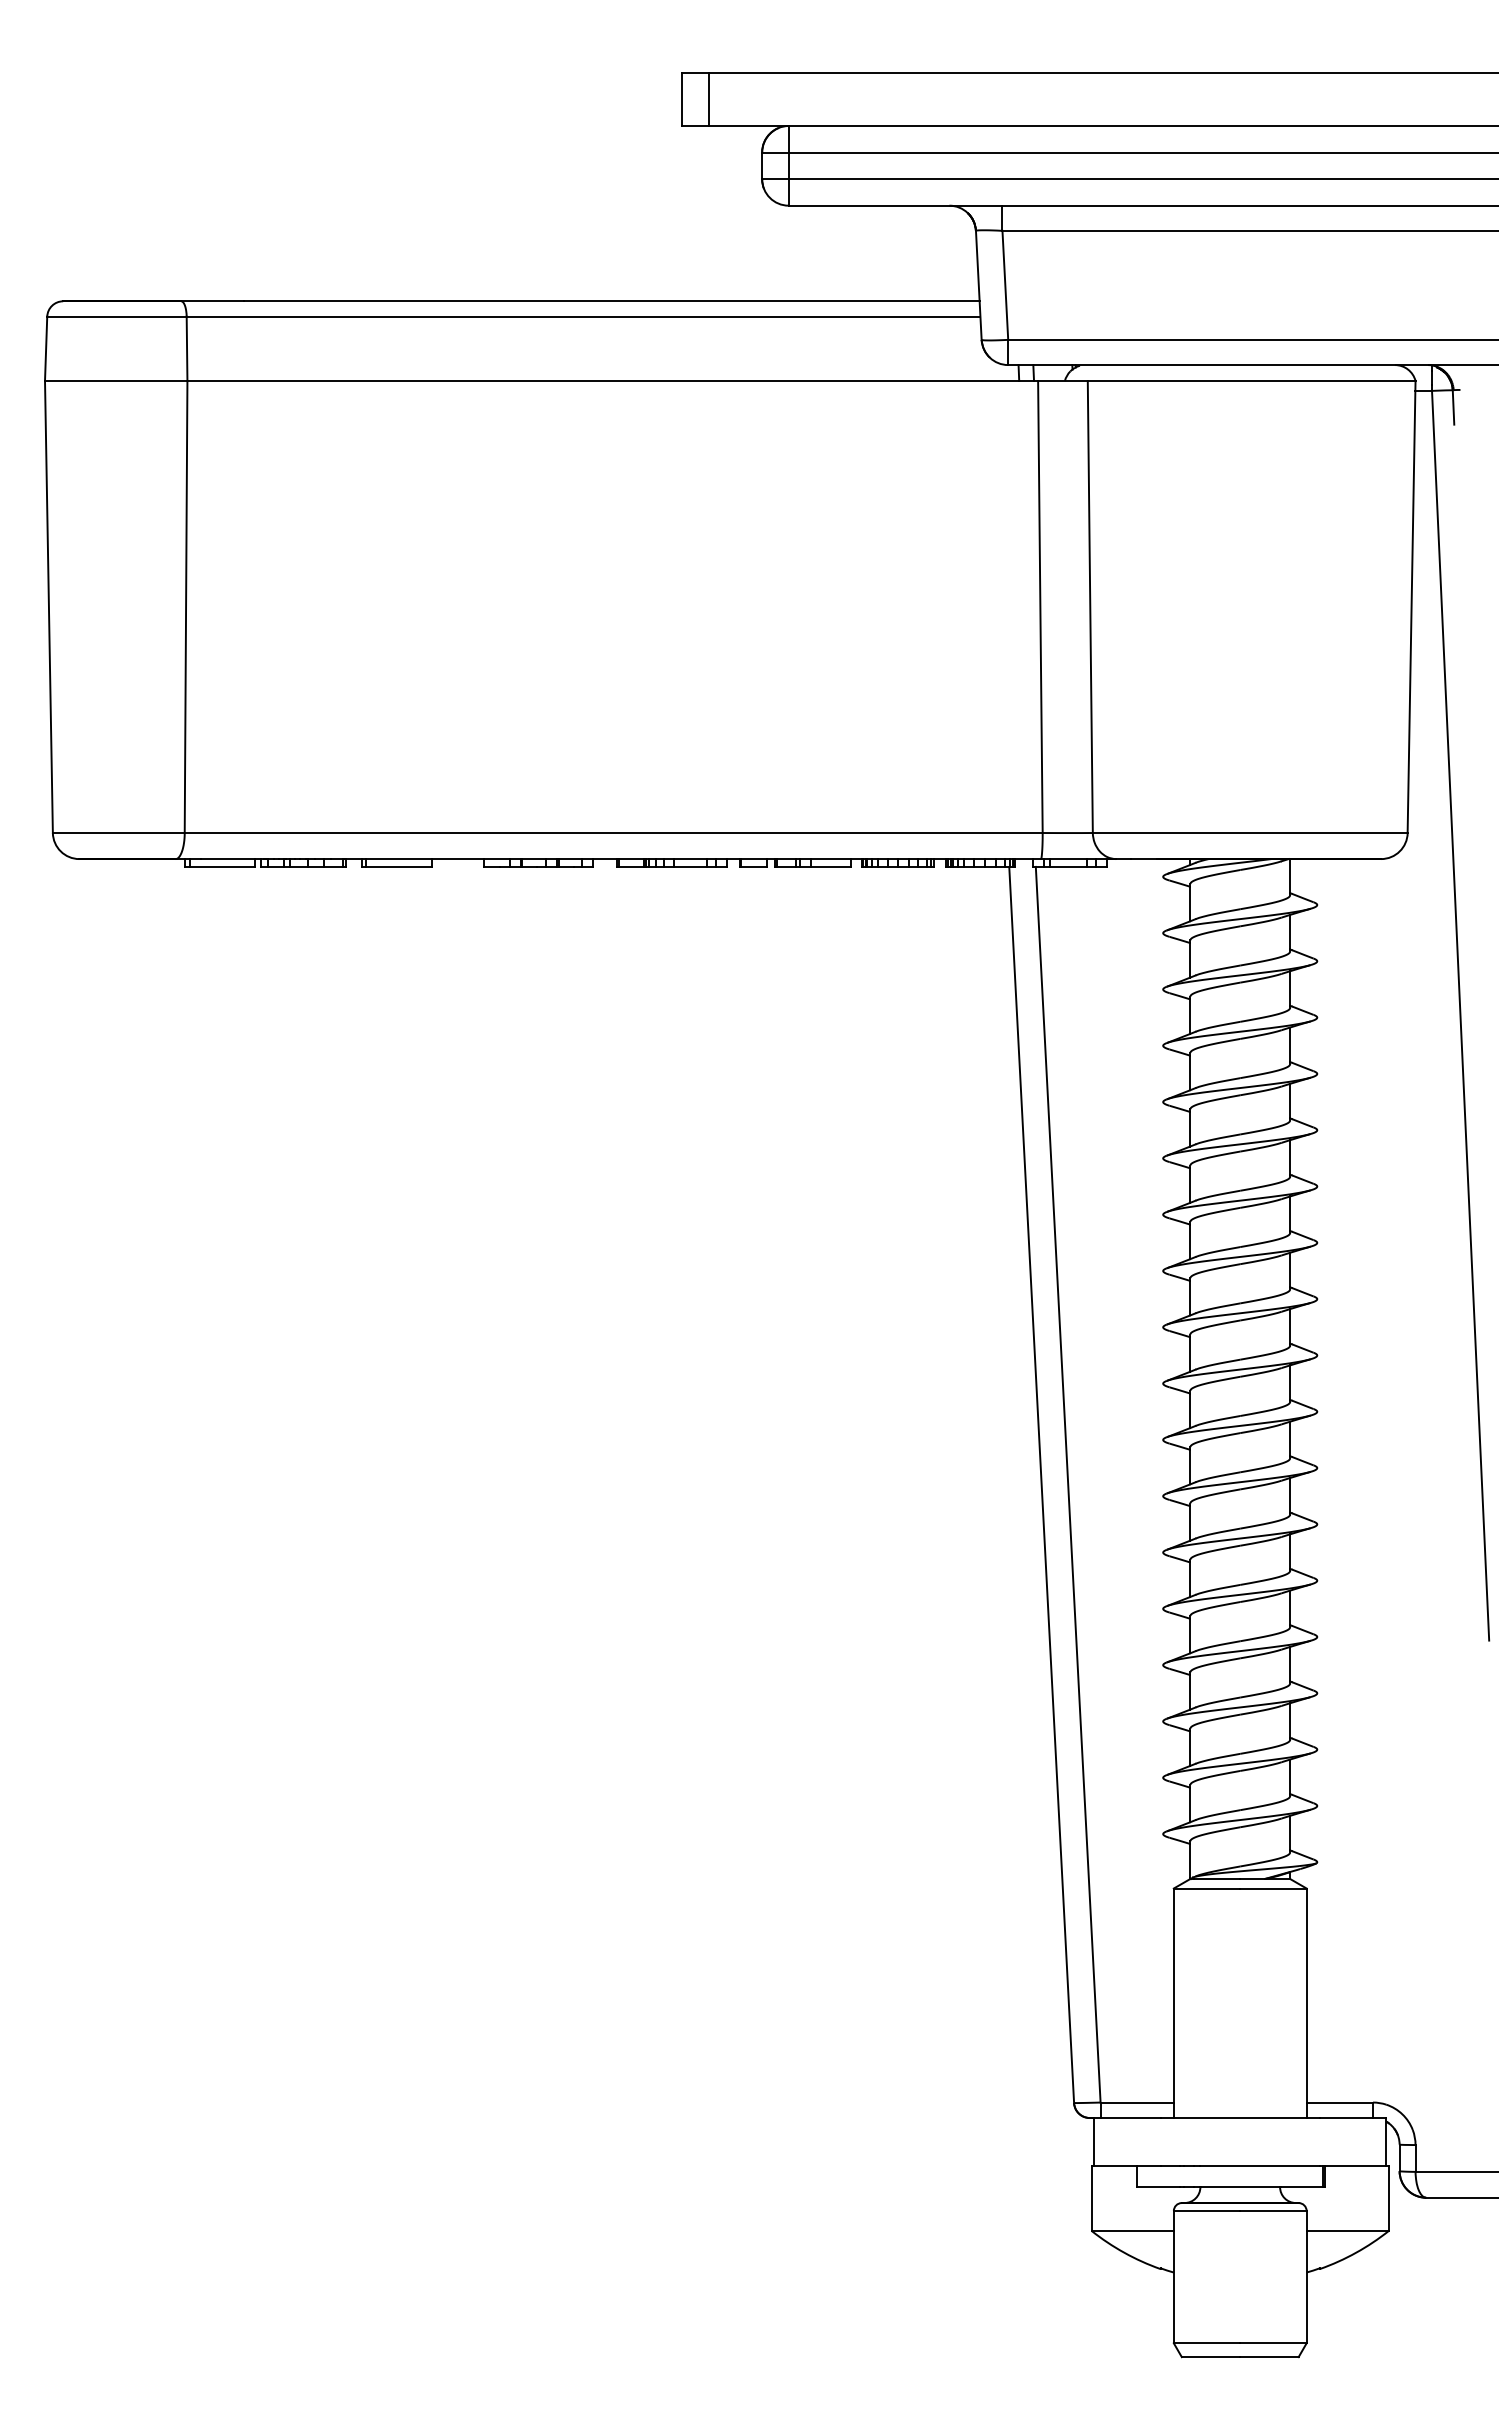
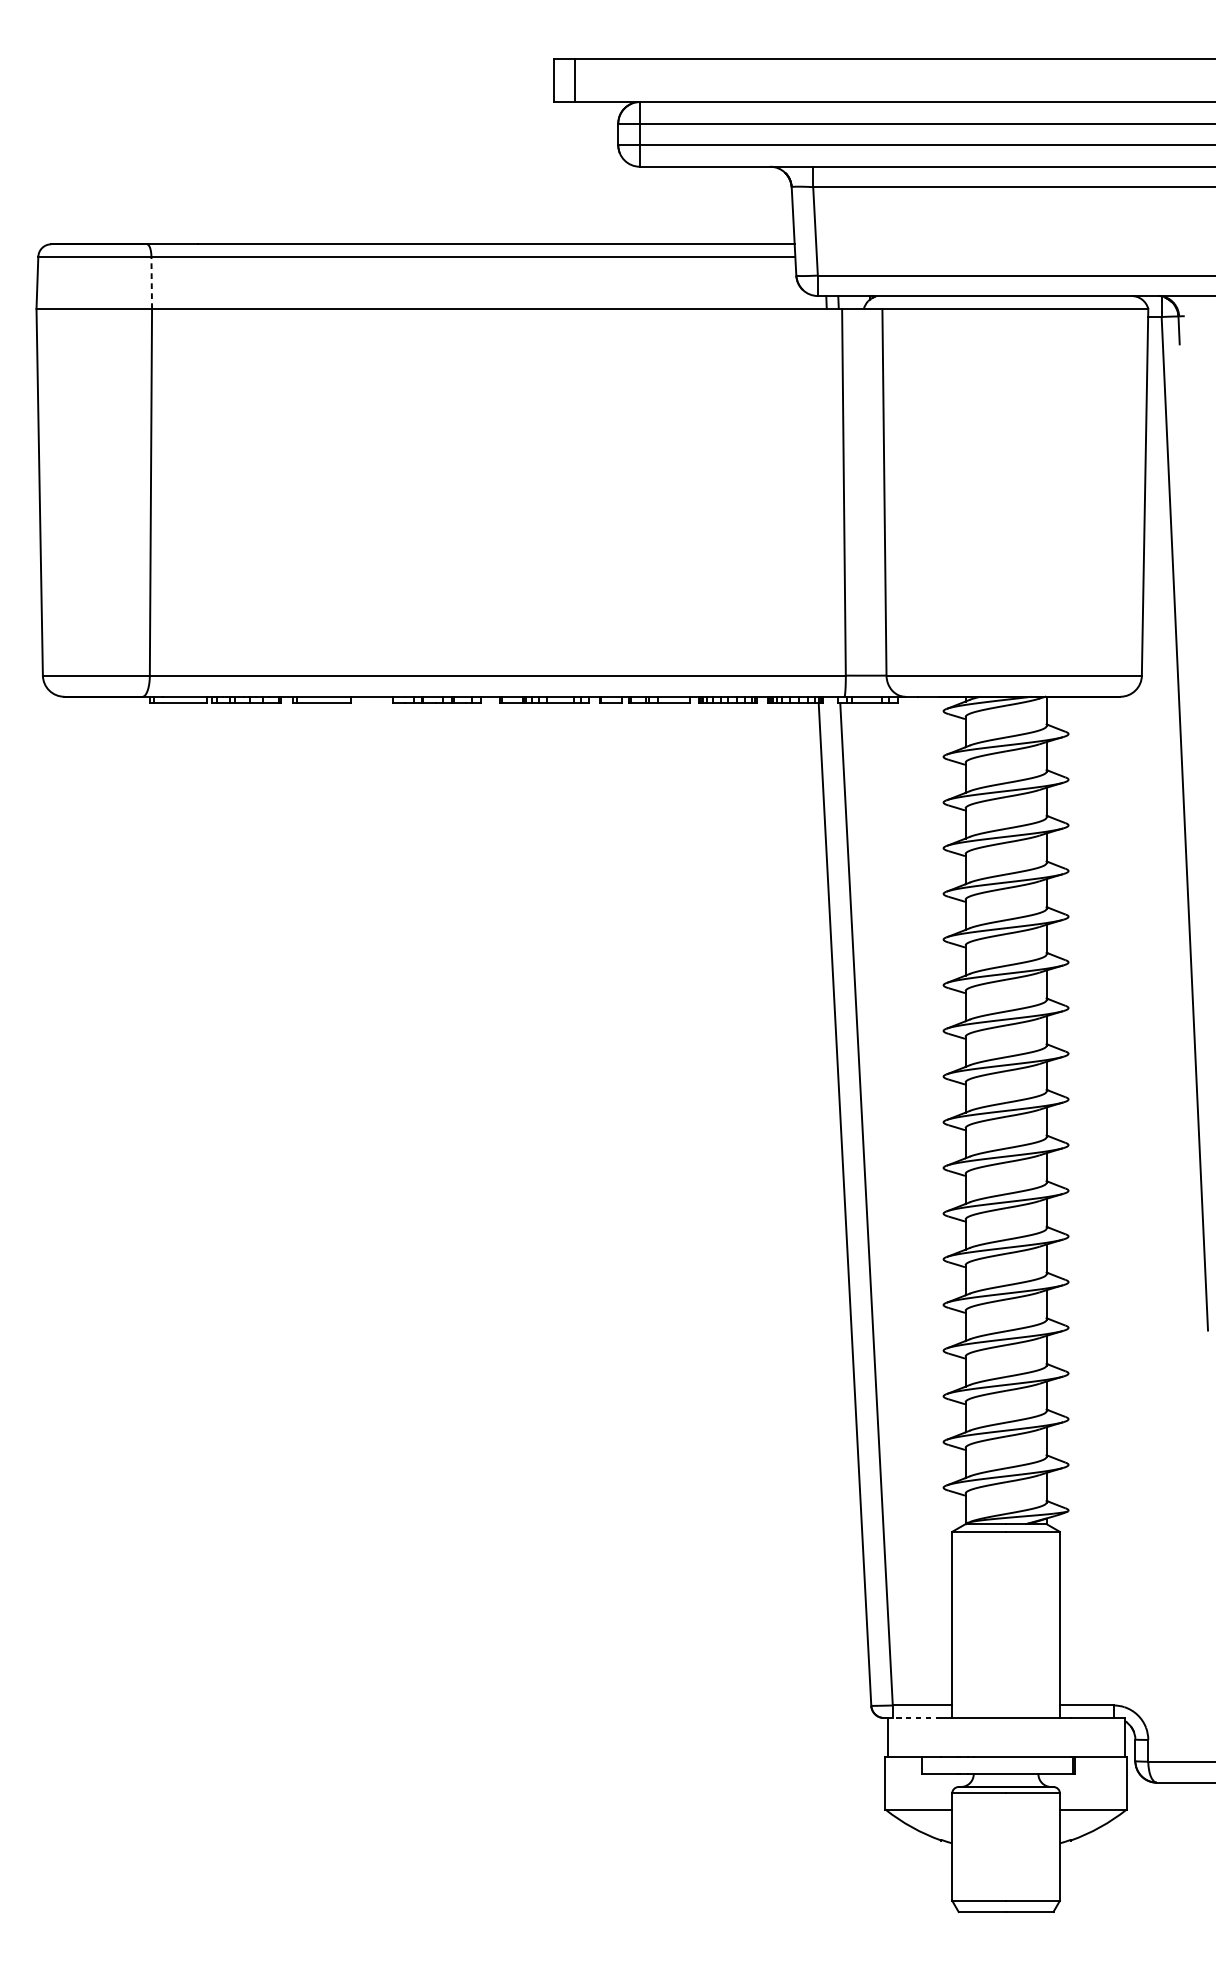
line: (187, 348) -> (152, 282), solid -> dashed
line: (1126, 2118) -> (913, 1718), solid -> dashed

